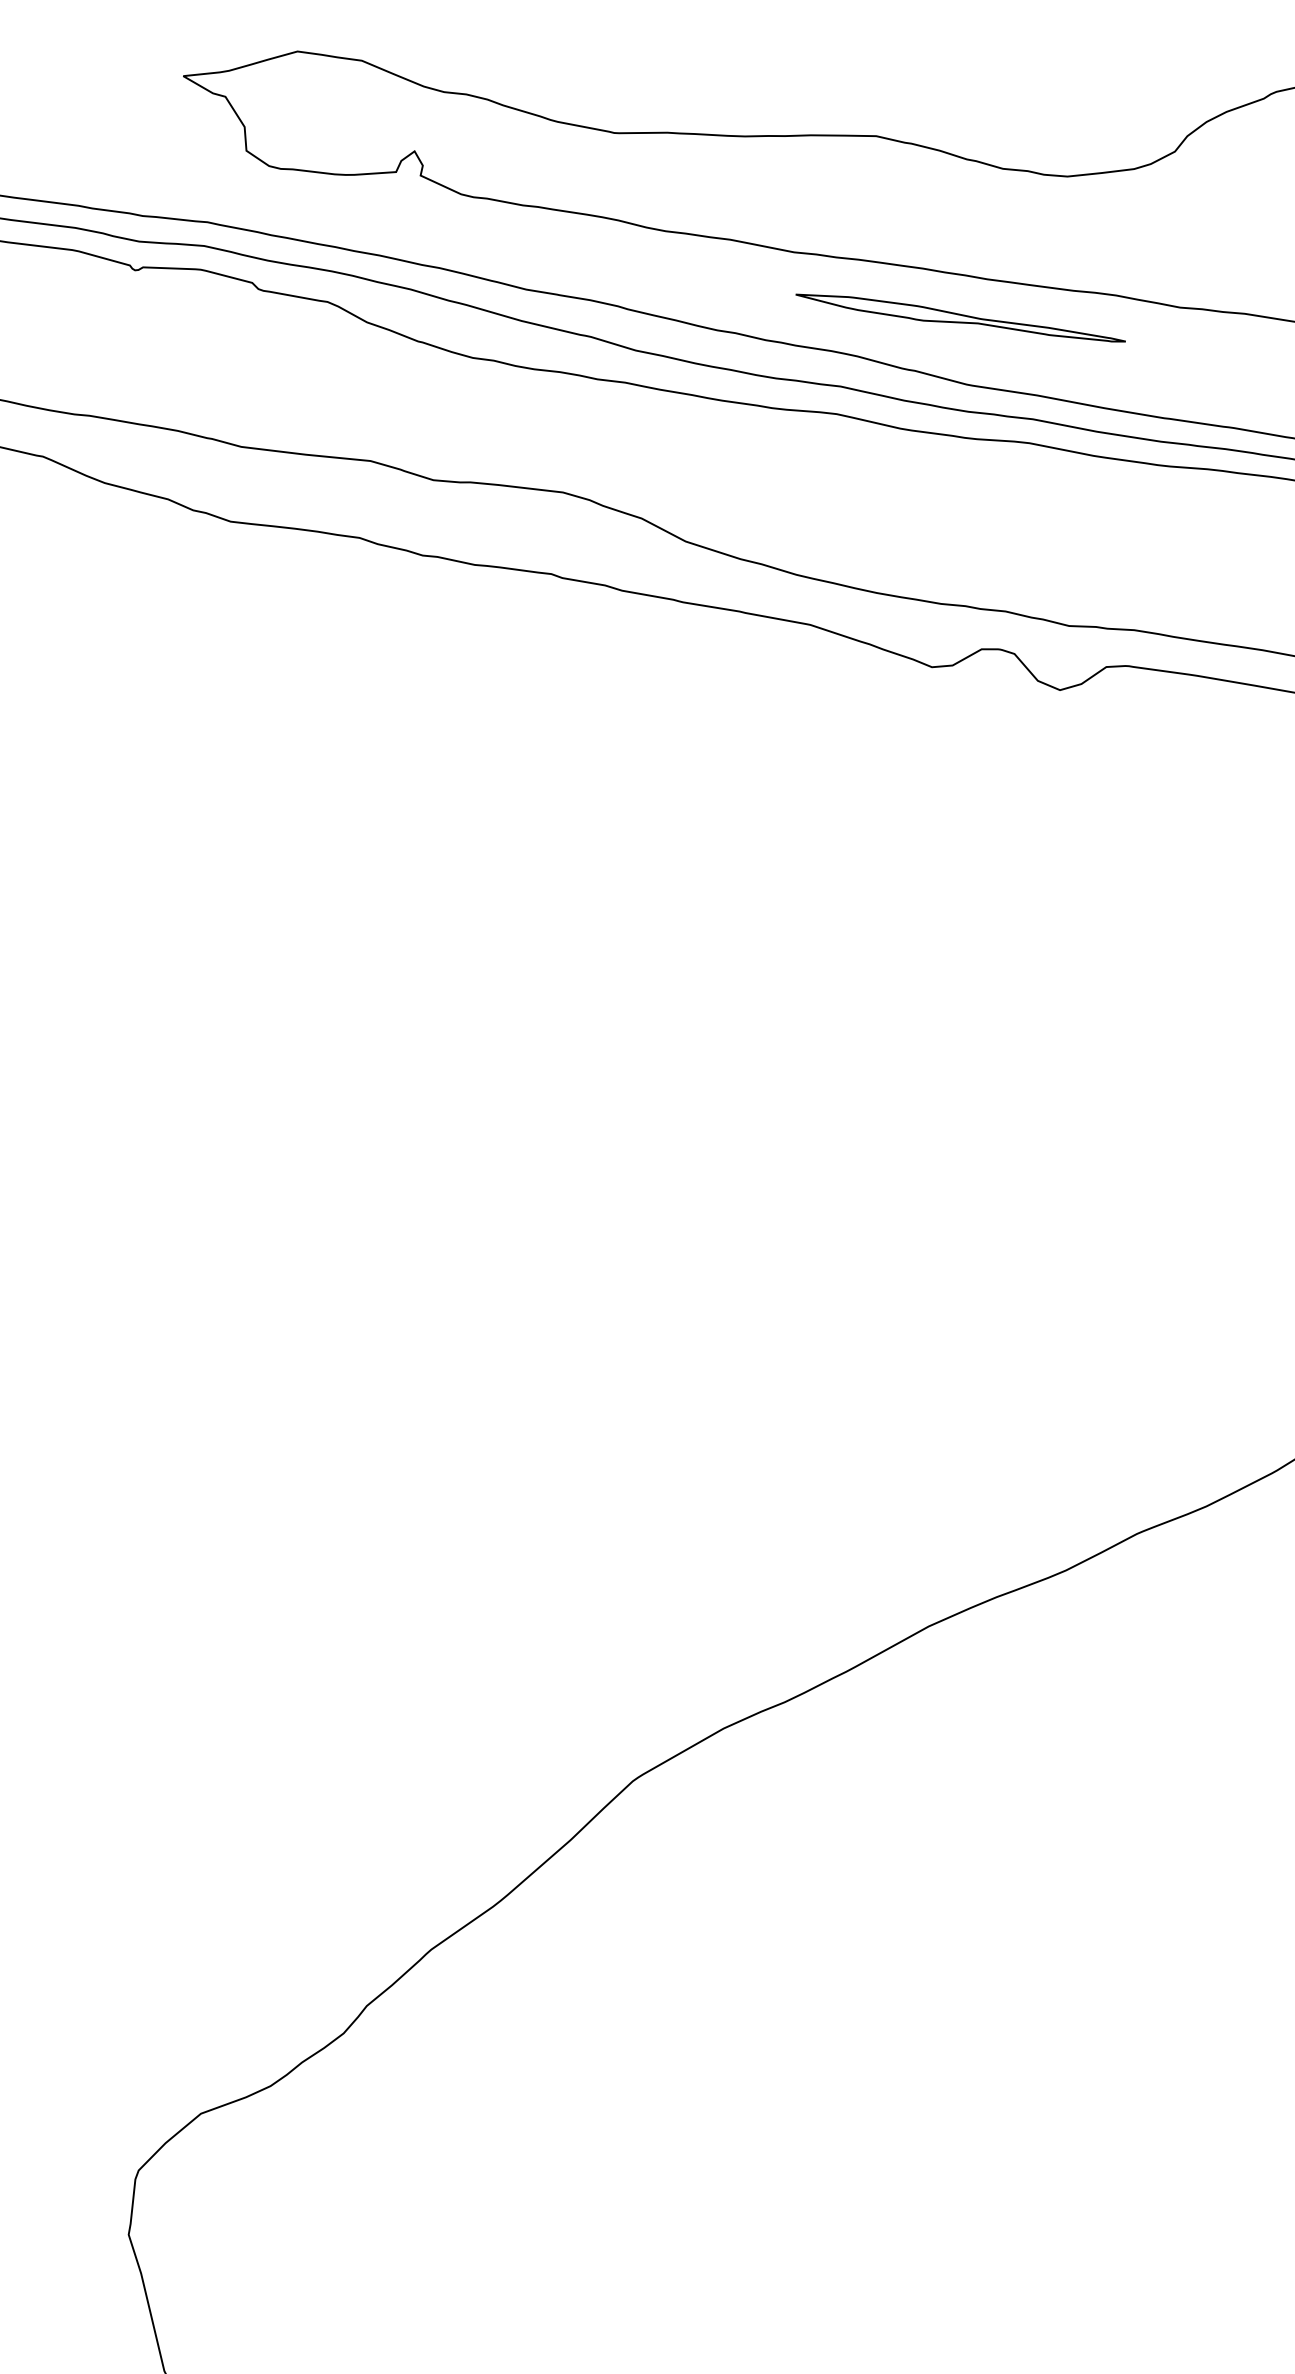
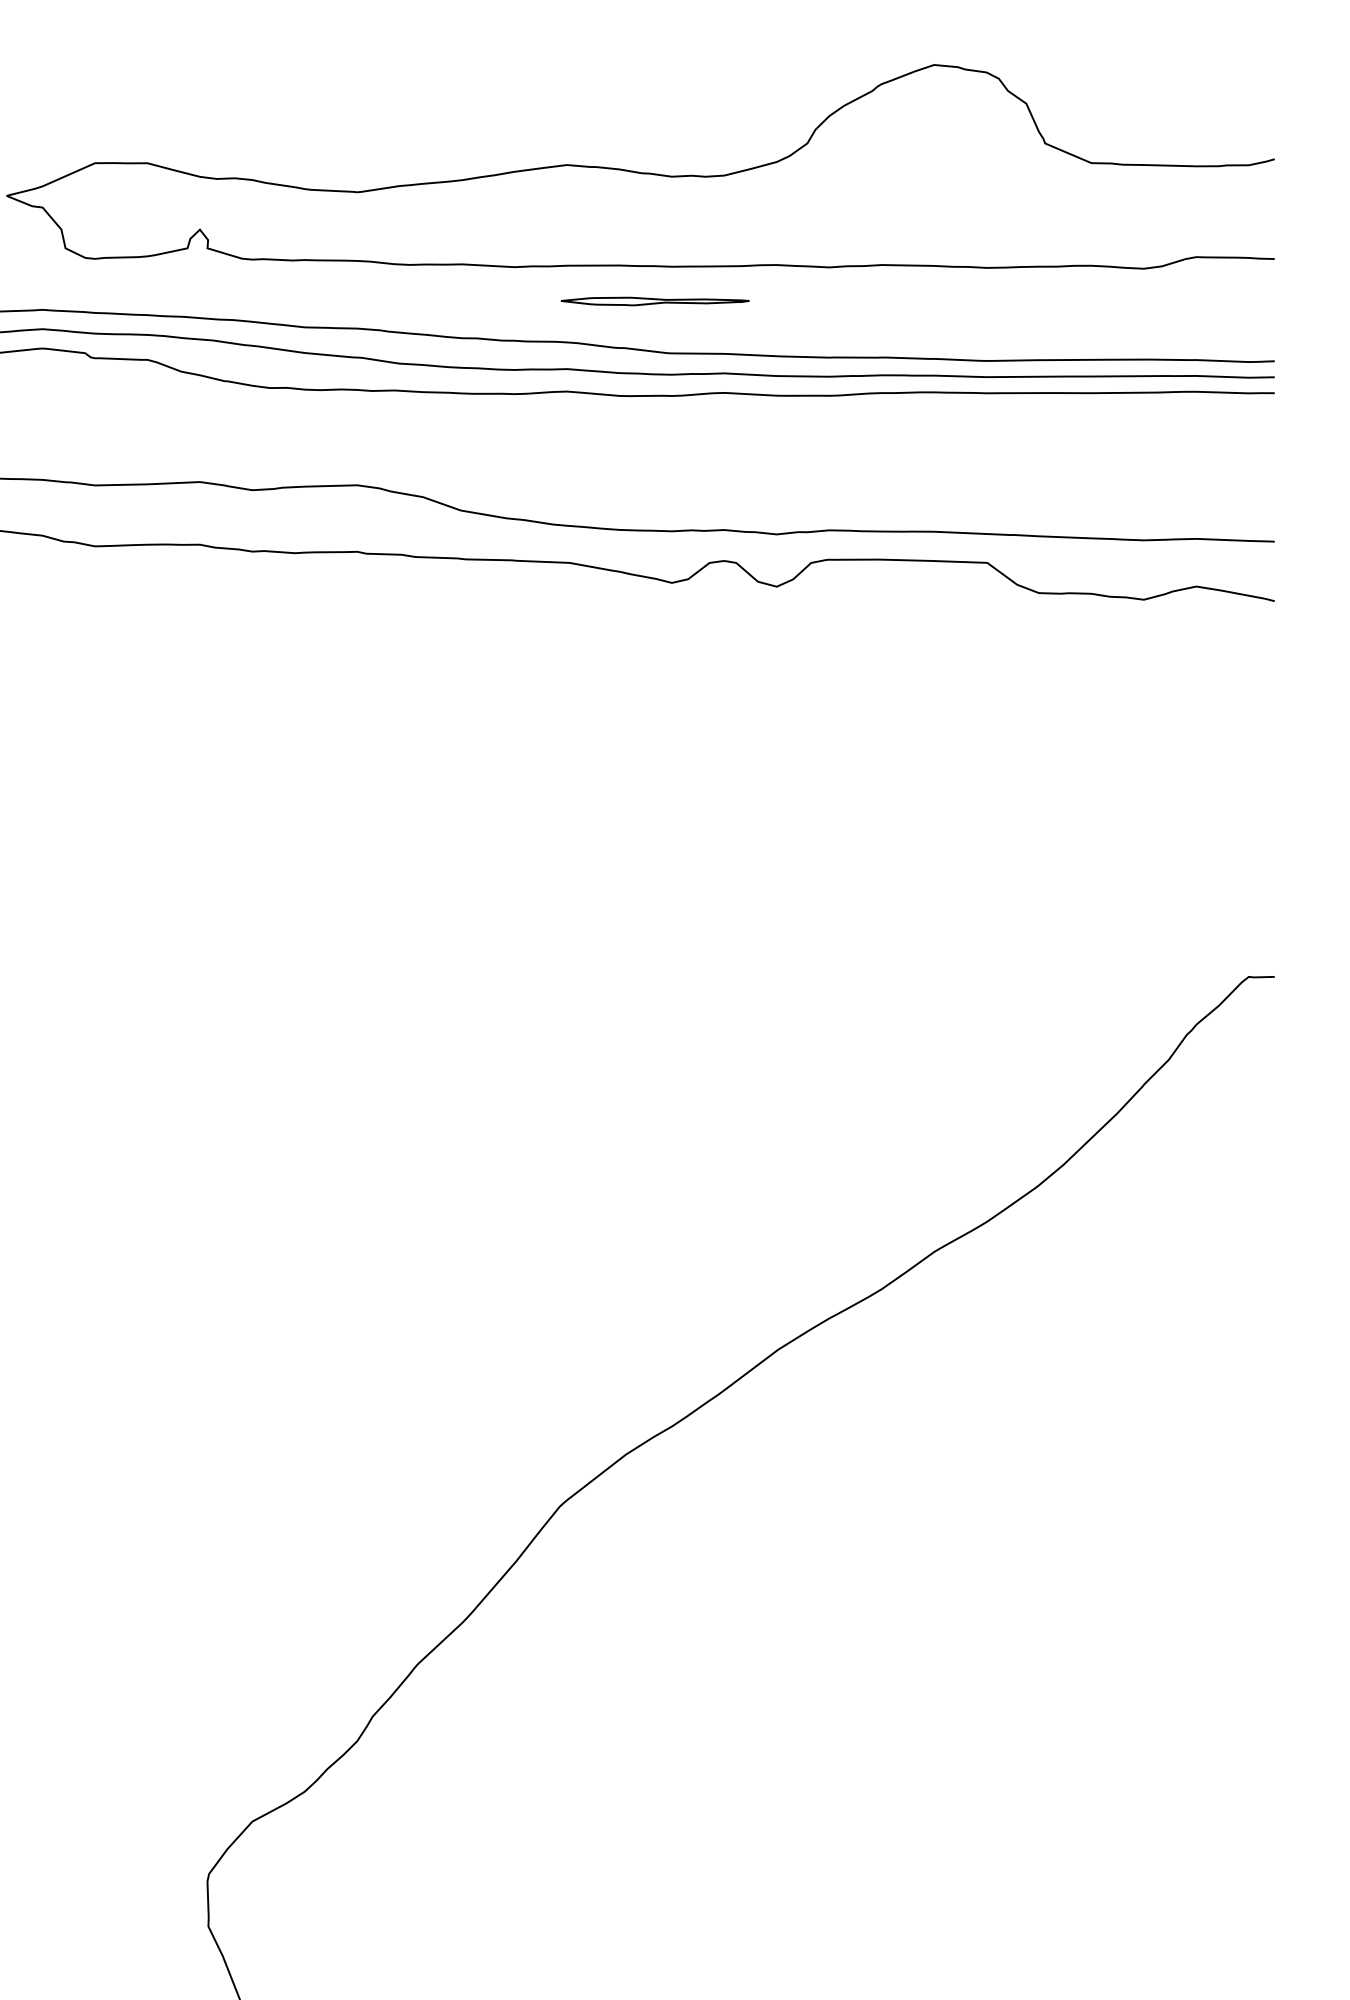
part: (959, 318) -> (654, 301), size x0.7

